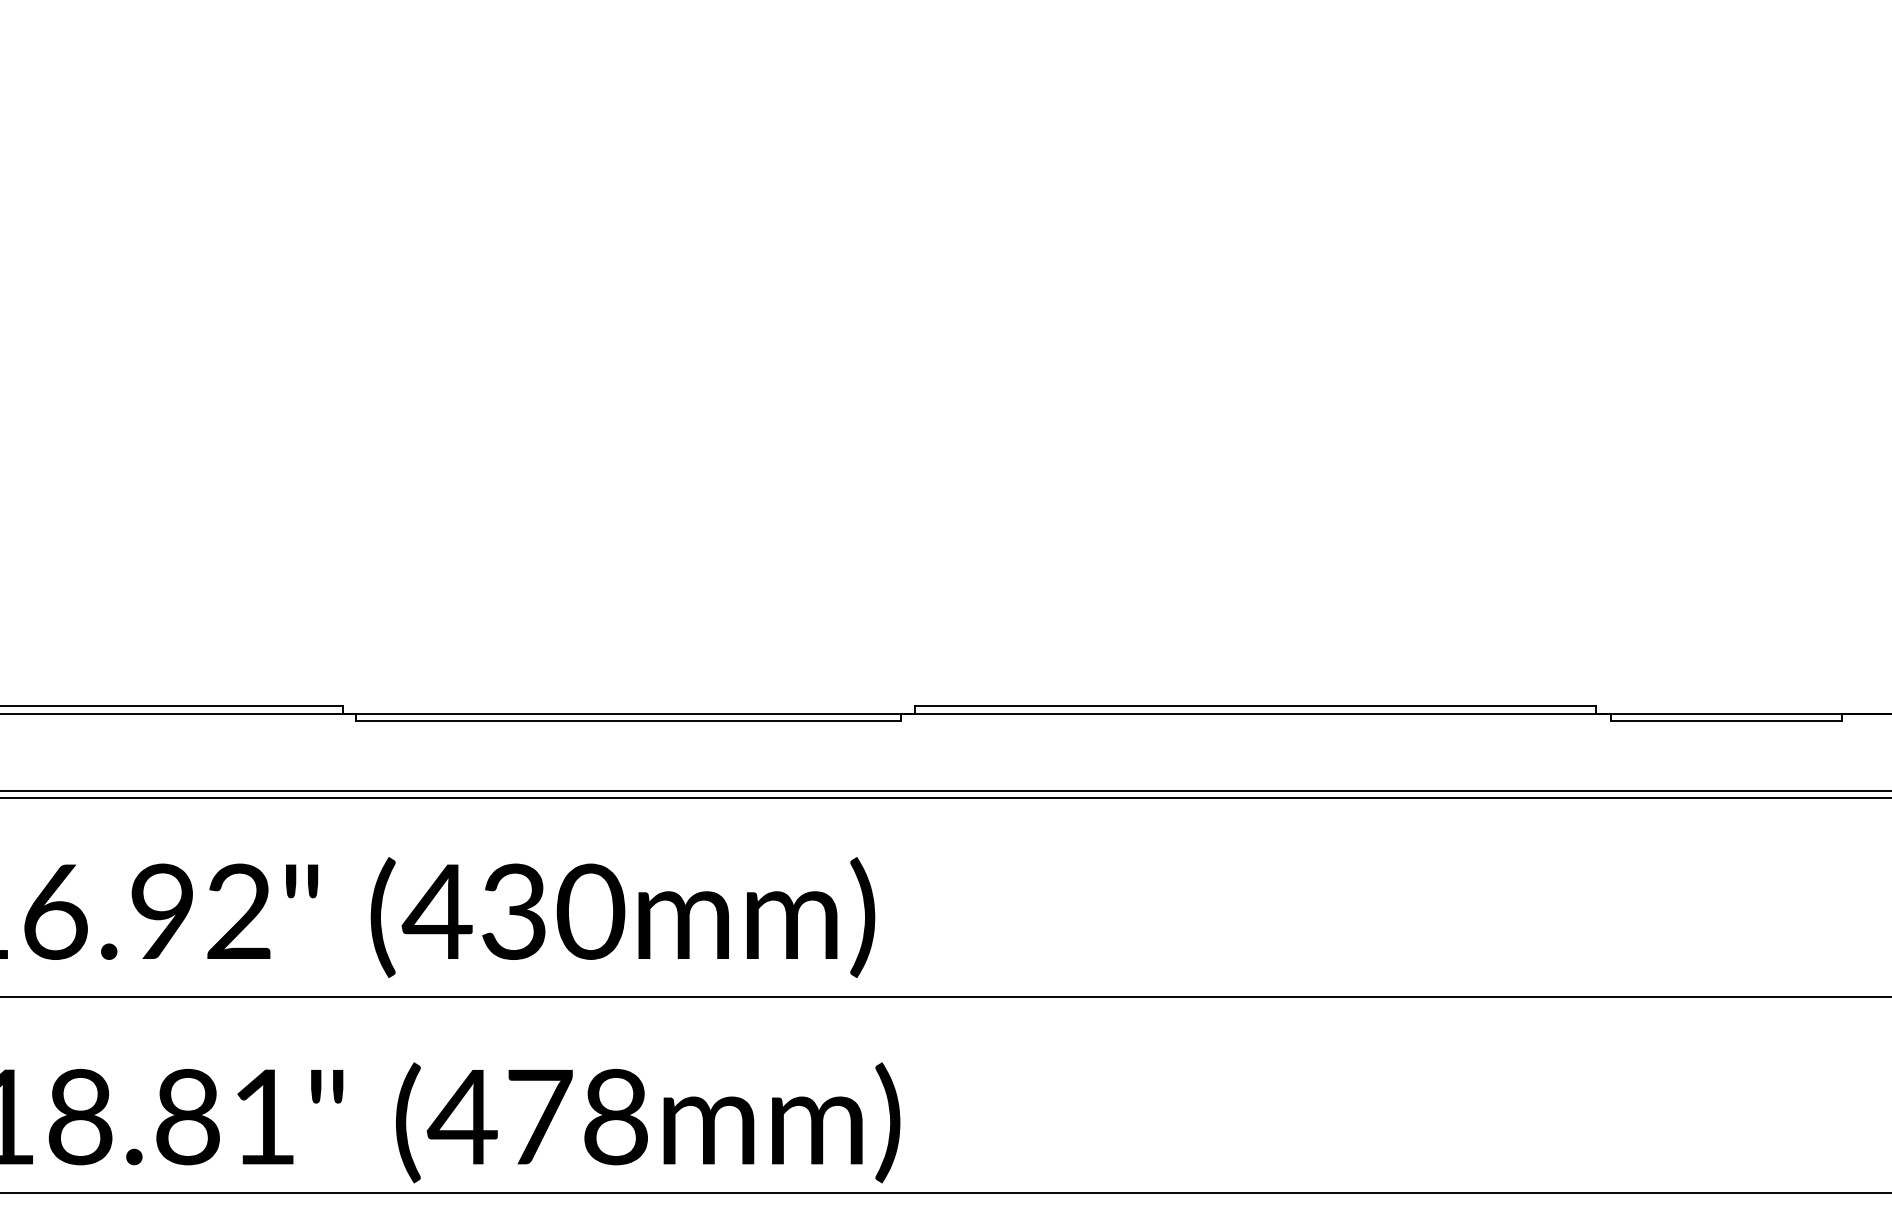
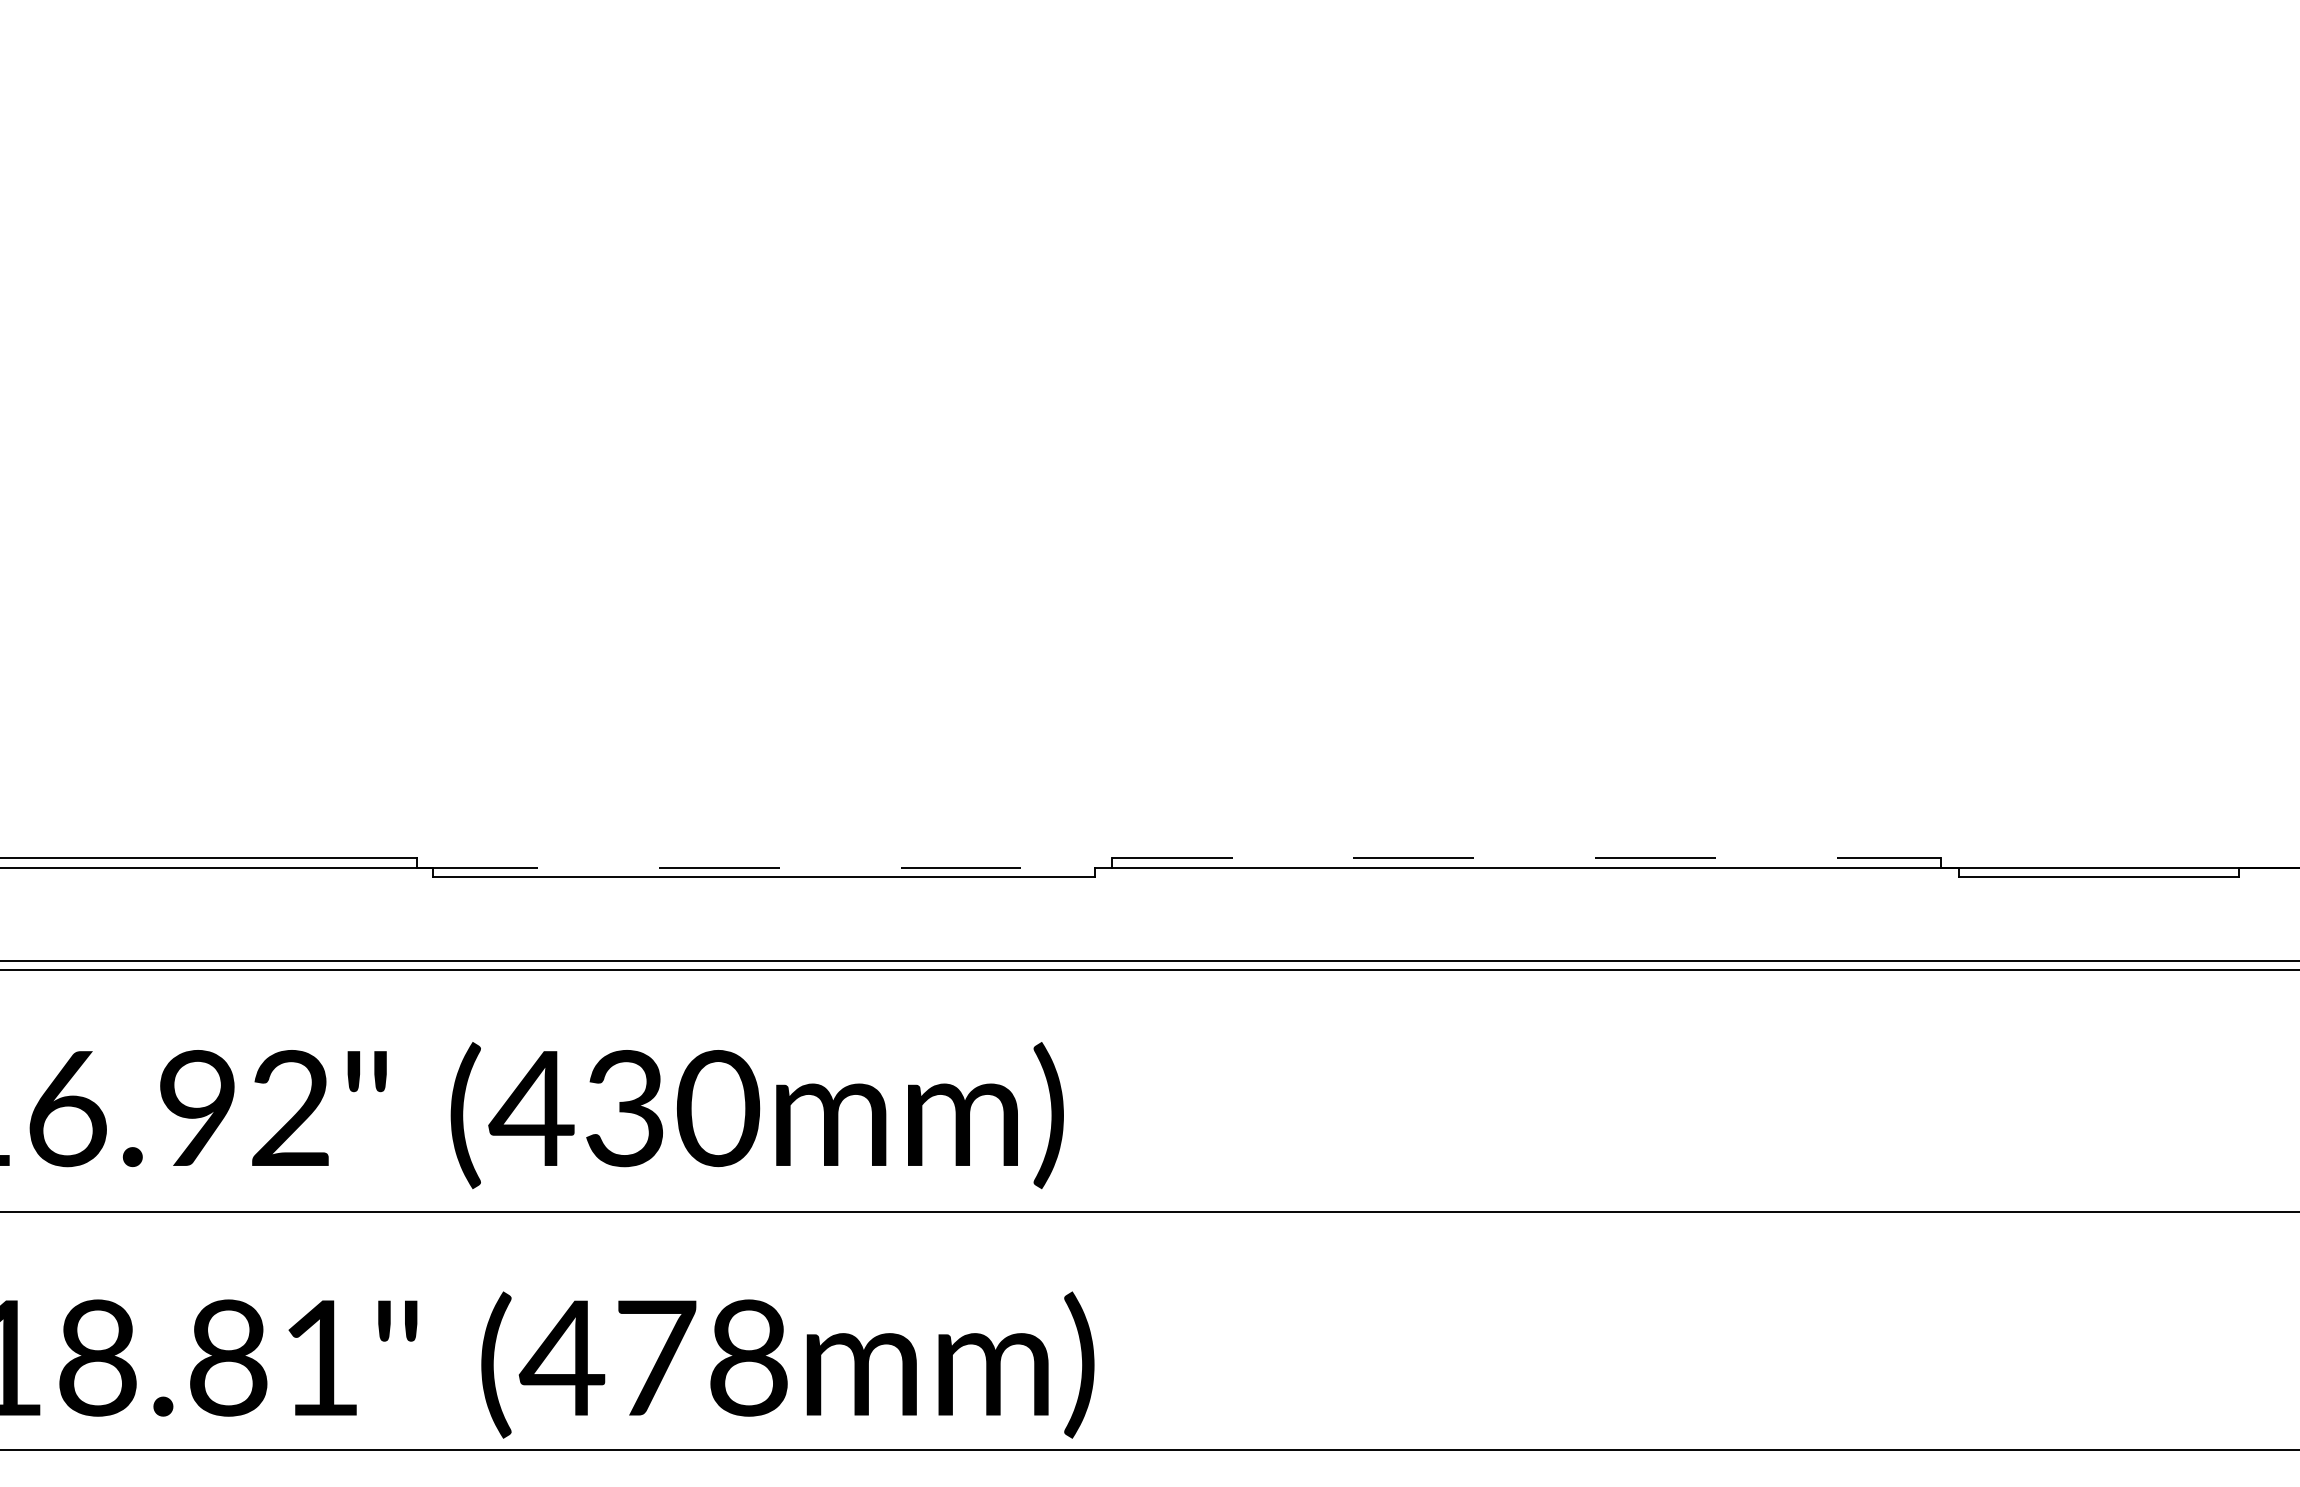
line: (1255, 706) -> (1526, 858), solid -> dashed
line: (628, 713) -> (764, 867), solid -> dashed

